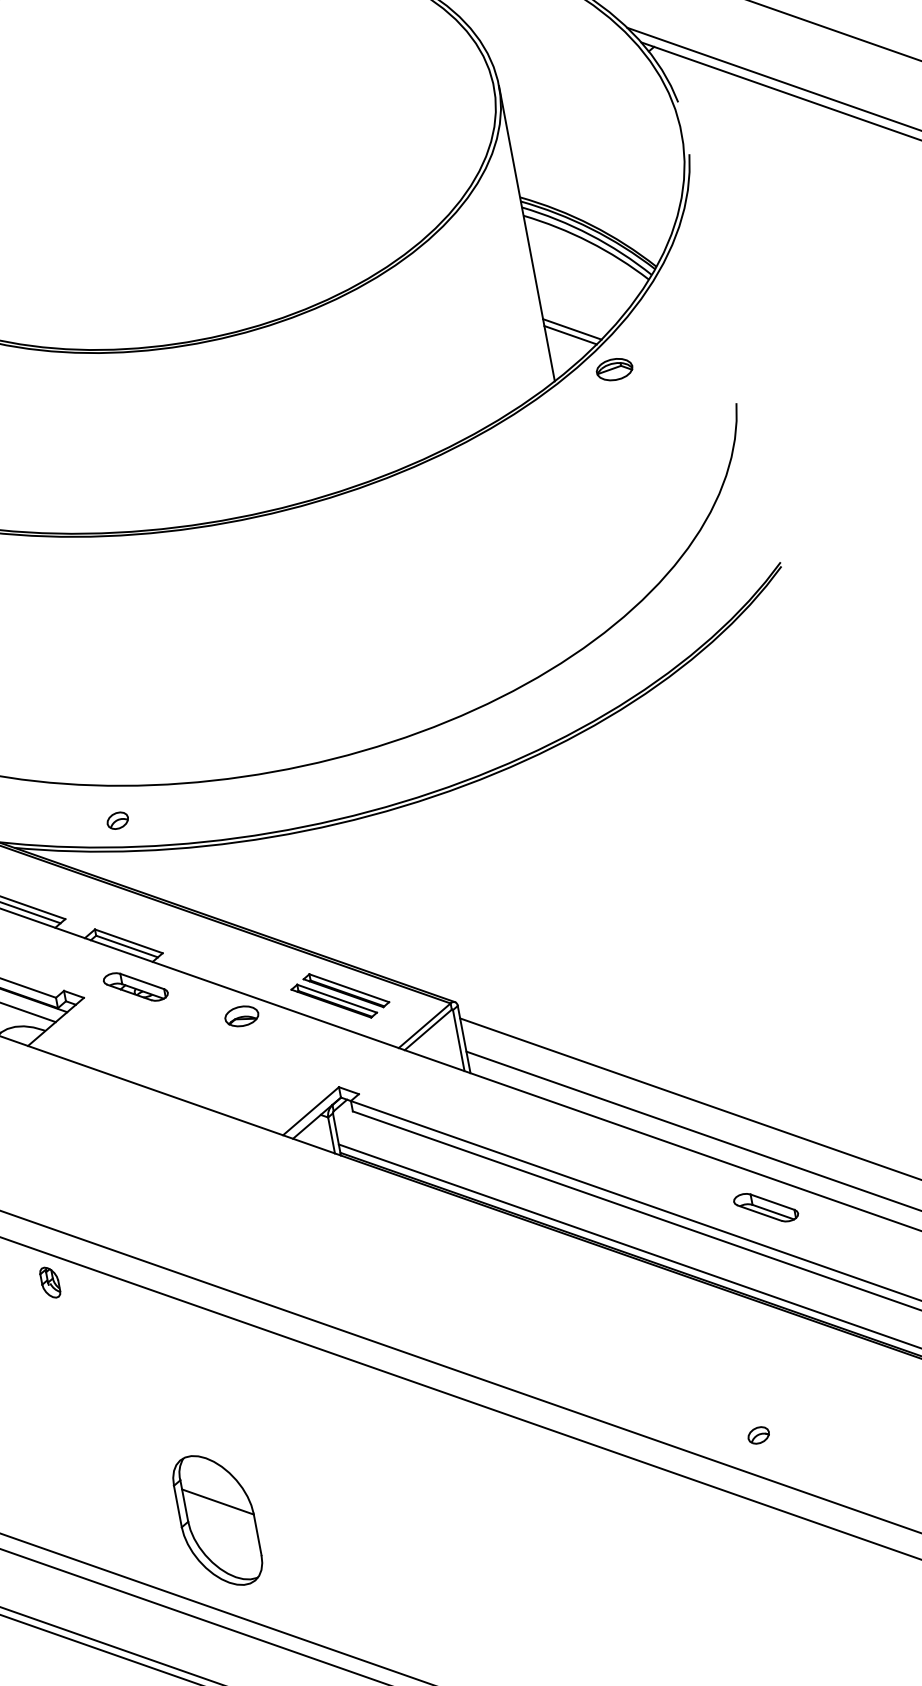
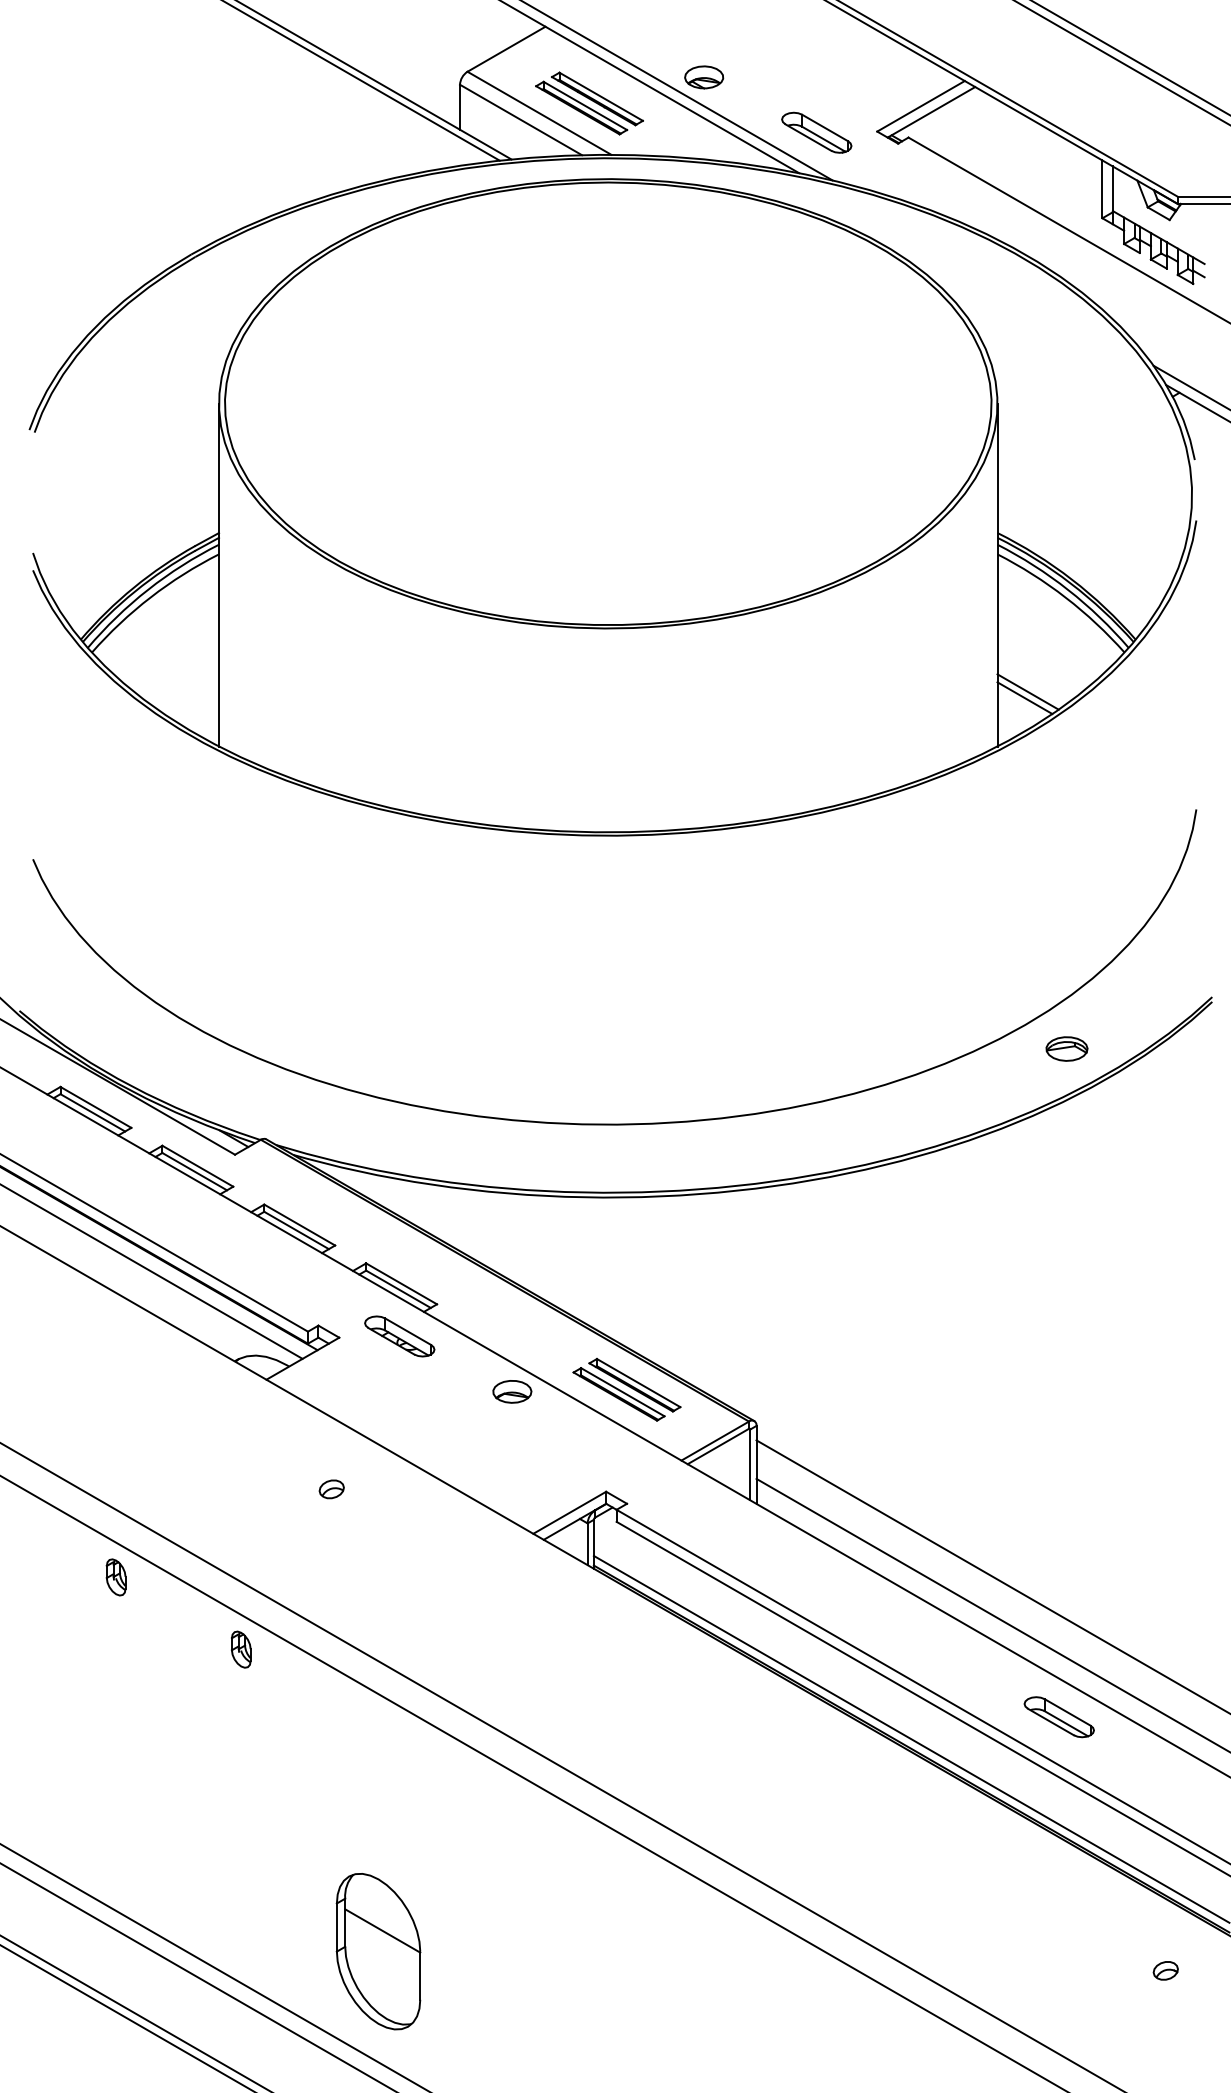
part: (614, 369) -> (1066, 1048), moved
part: (117, 820) -> (331, 1489), moved
part: (758, 1435) -> (1165, 1970), moved

